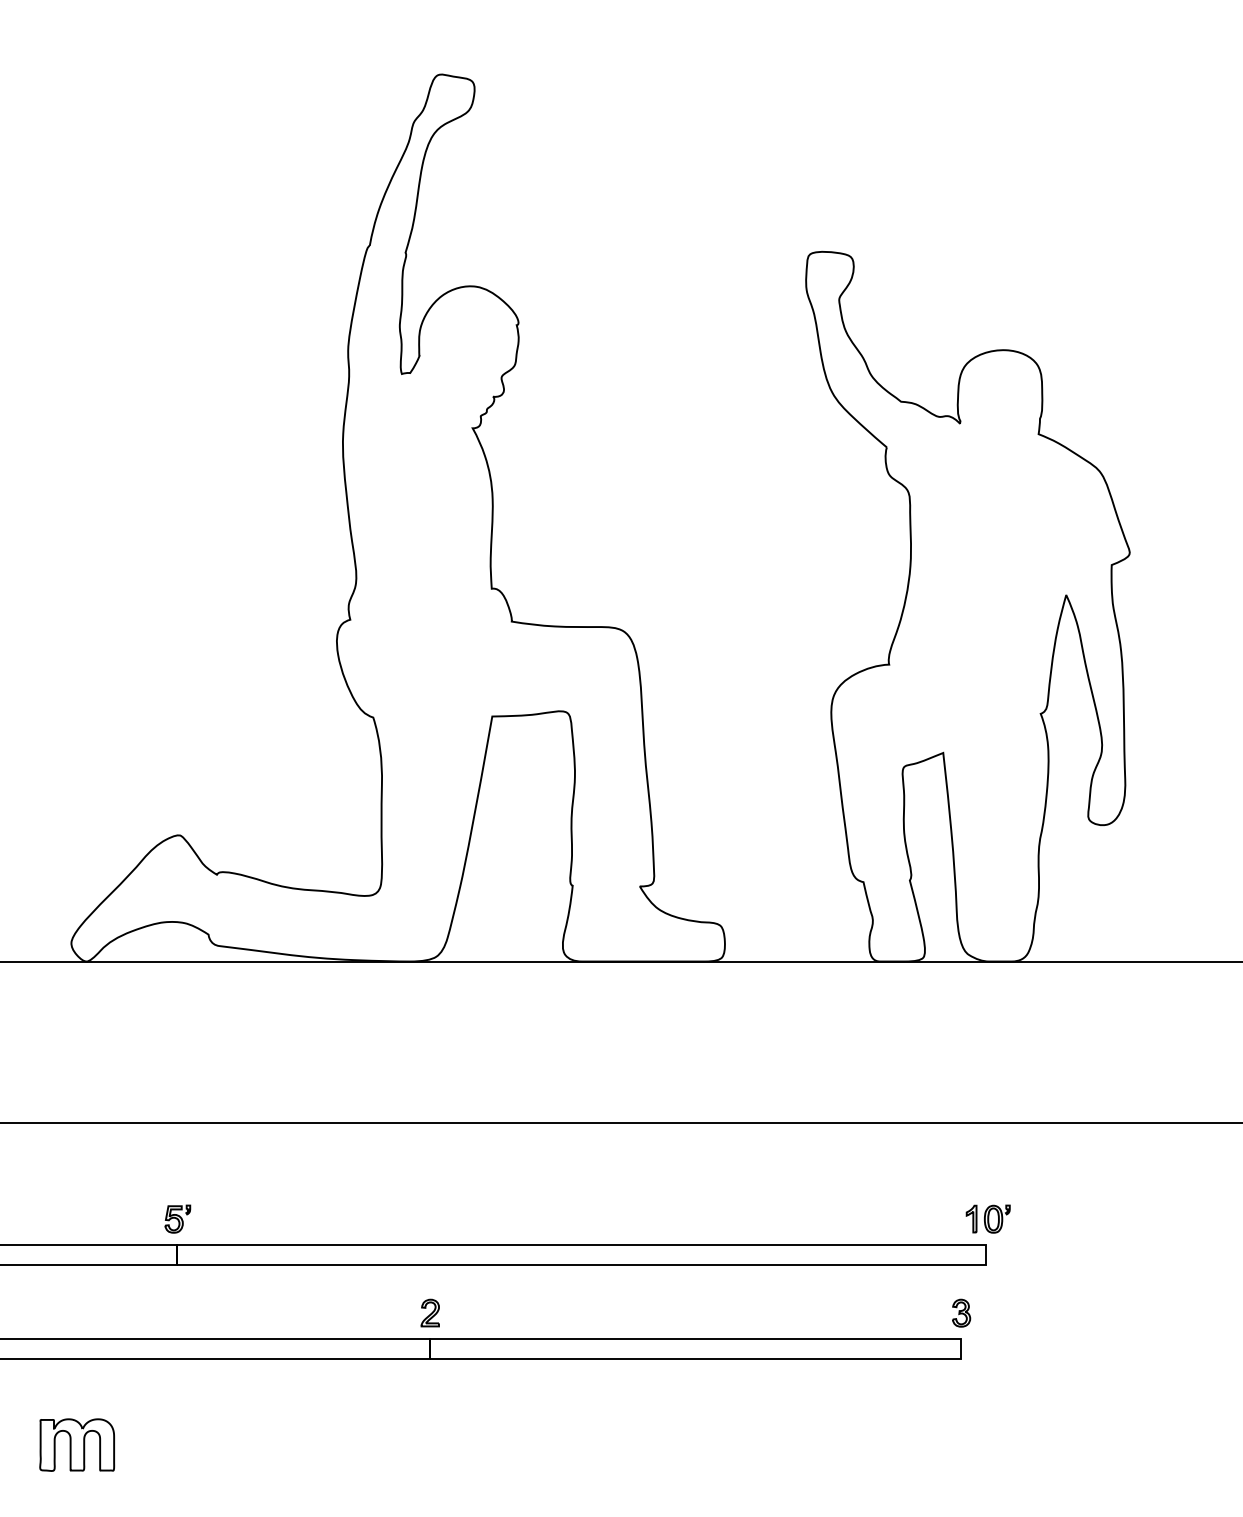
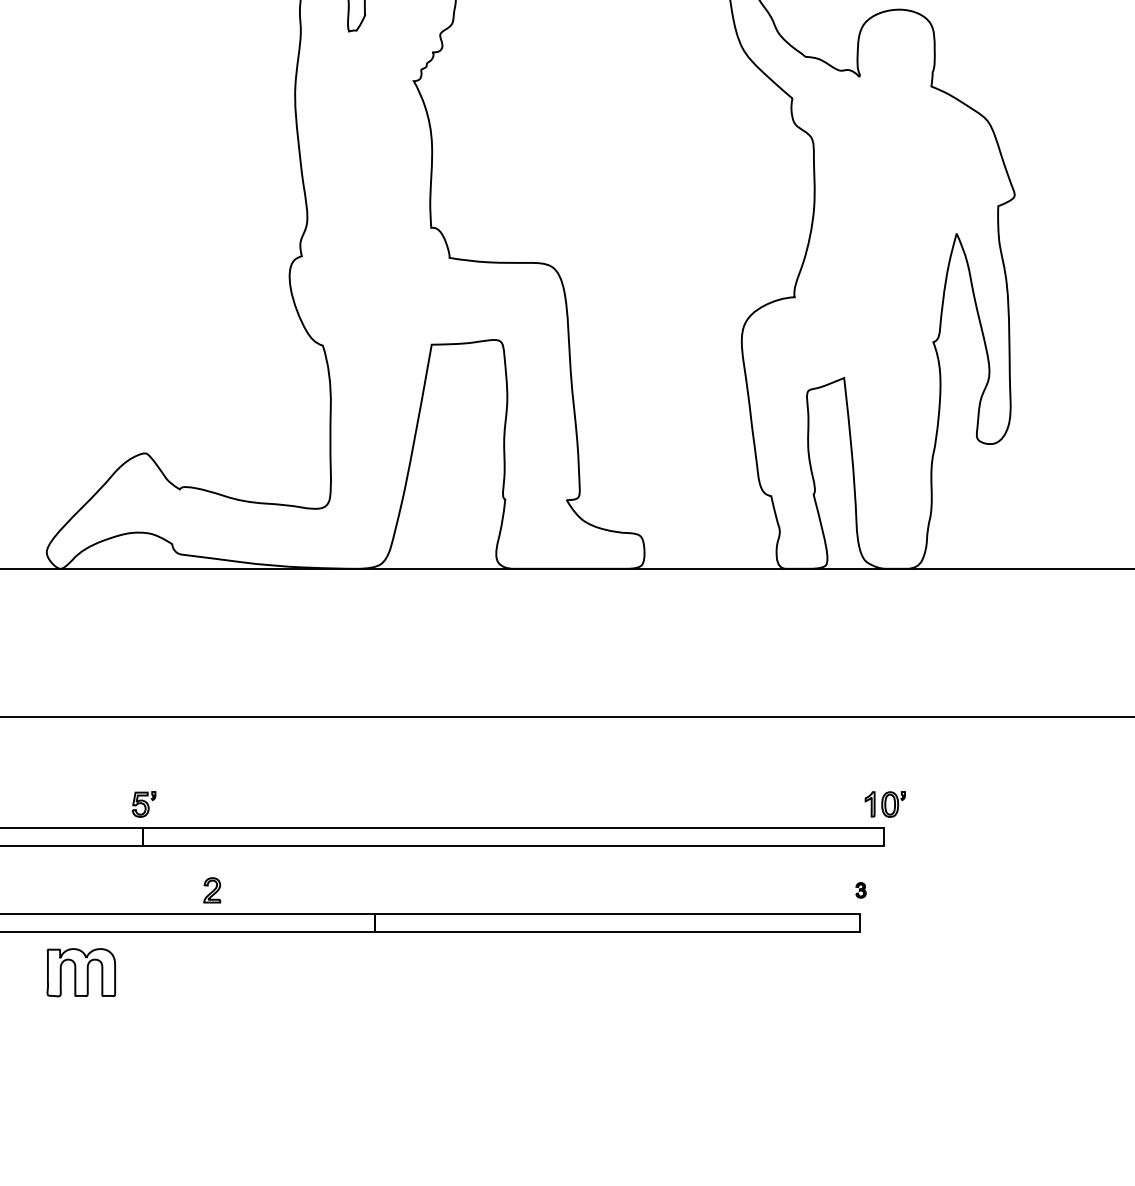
part: (429, 1312) -> (211, 889), moved
part: (961, 1312) -> (860, 889), size x0.6
part: (77, 1444) -> (81, 972), moved

